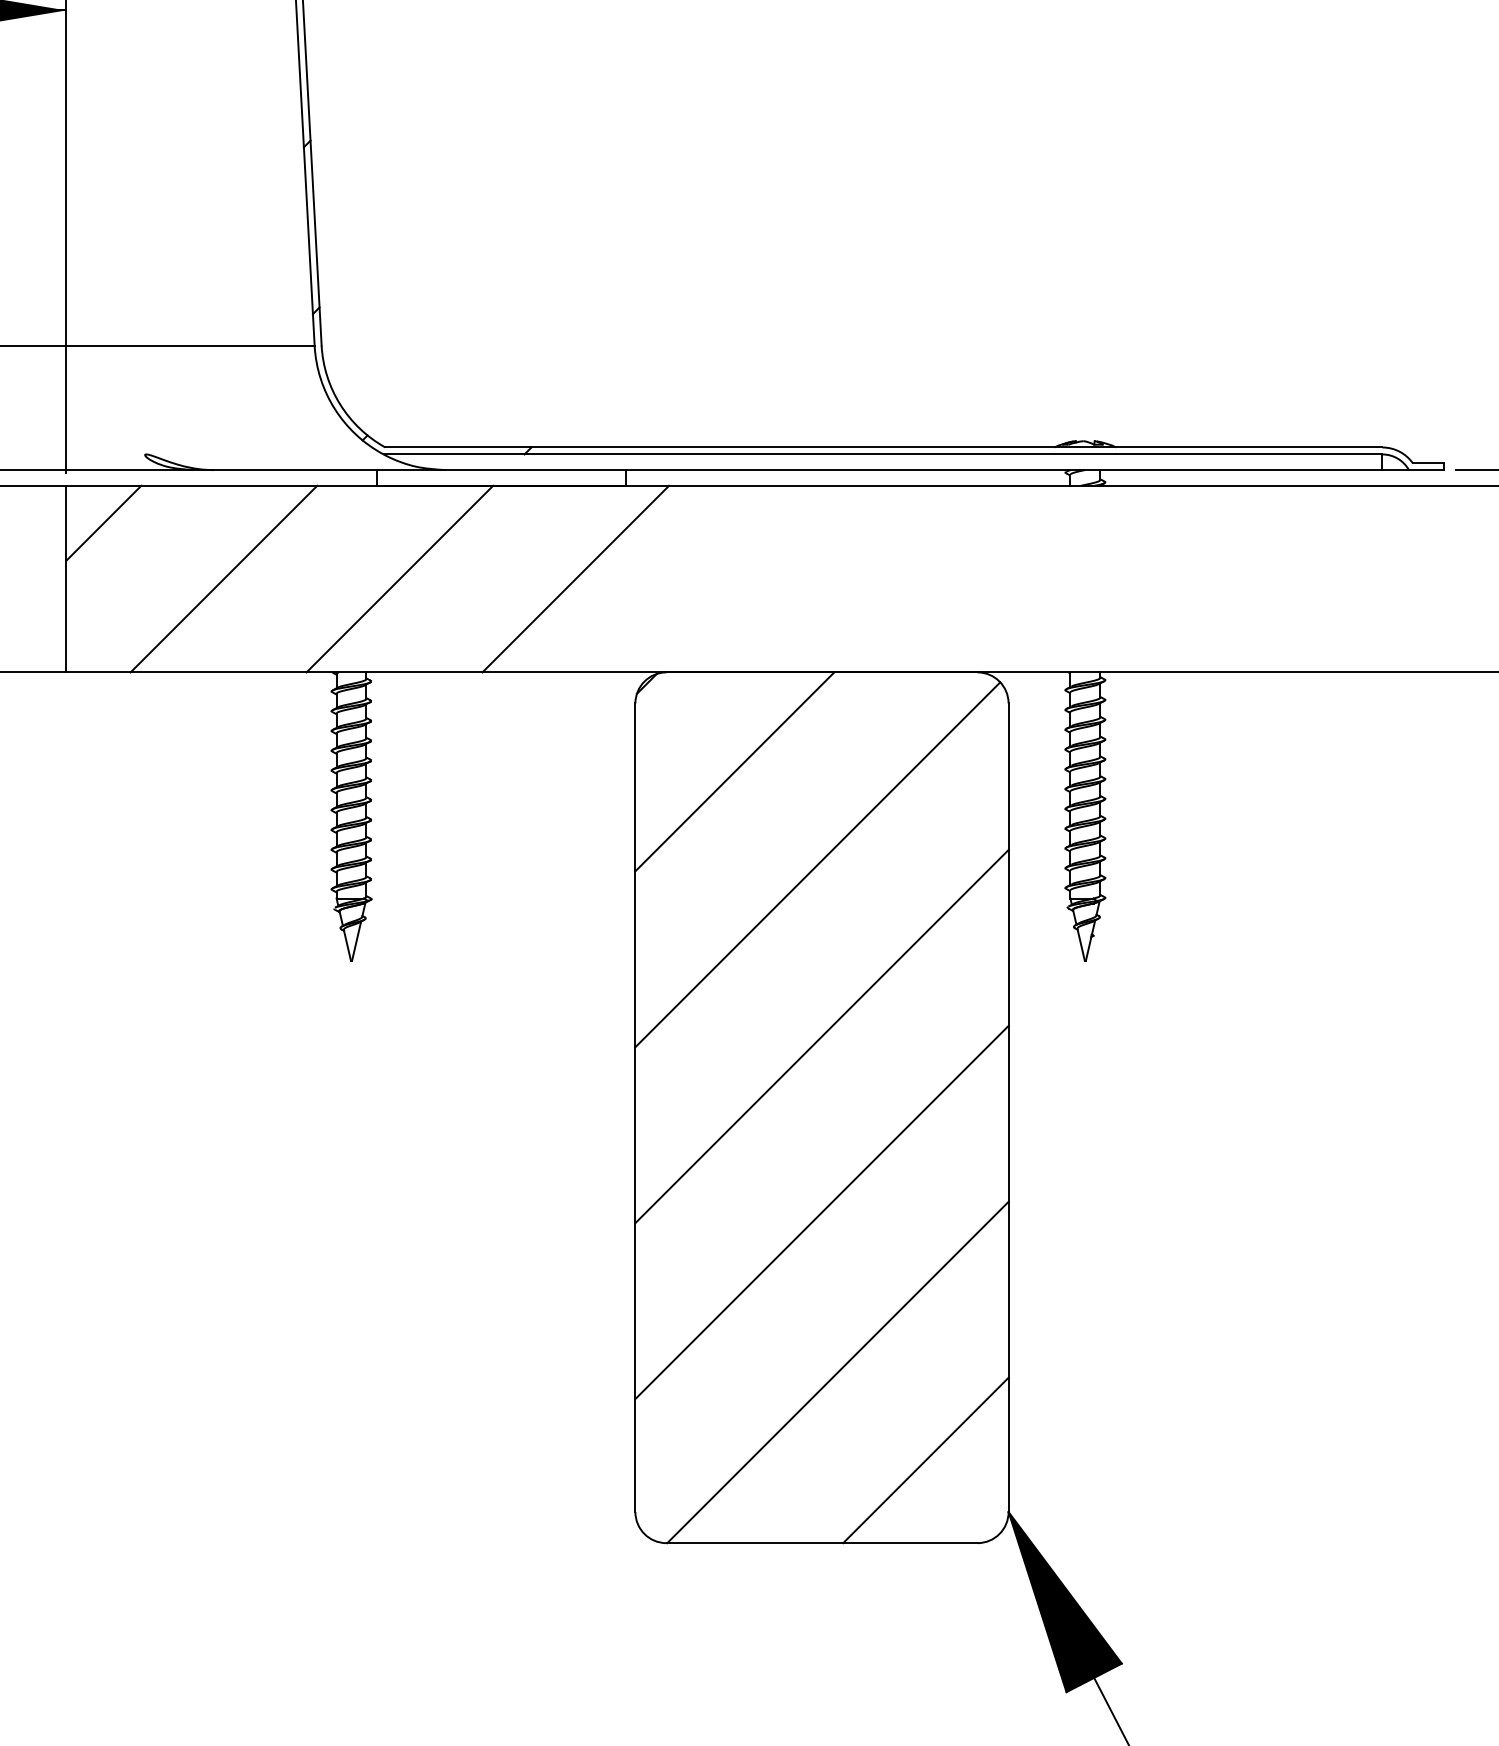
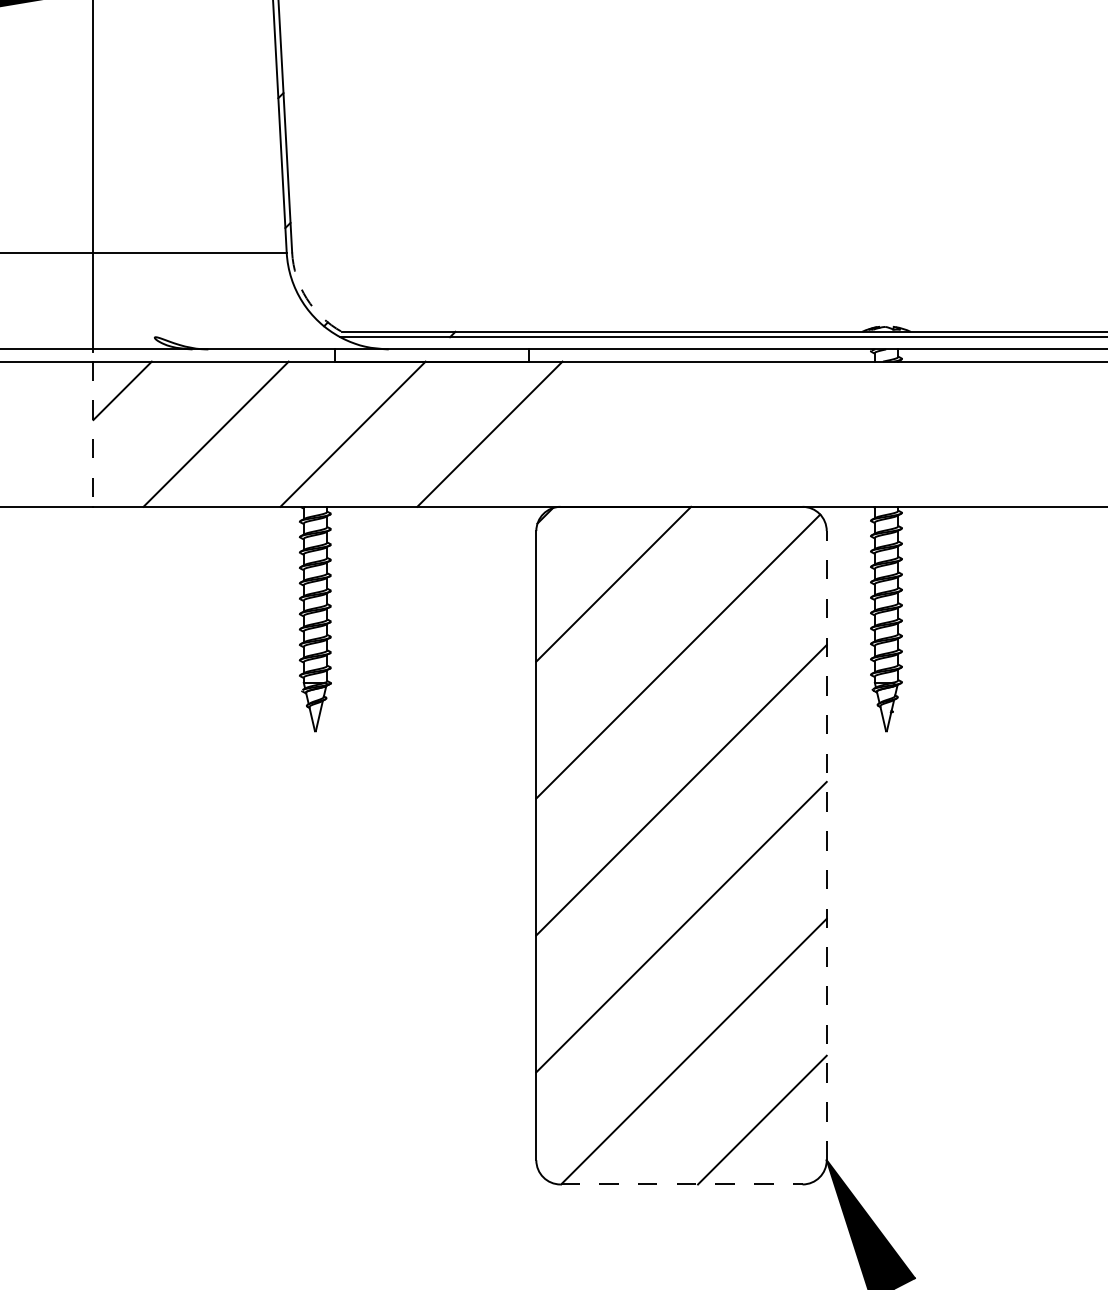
arc: (340, 404) -> (306, 298), solid -> dashed
line: (66, 579) -> (93, 434), solid -> dashed
line: (1008, 1107) -> (826, 845), solid -> dashed
line: (822, 1543) -> (681, 1184), solid -> dashed

